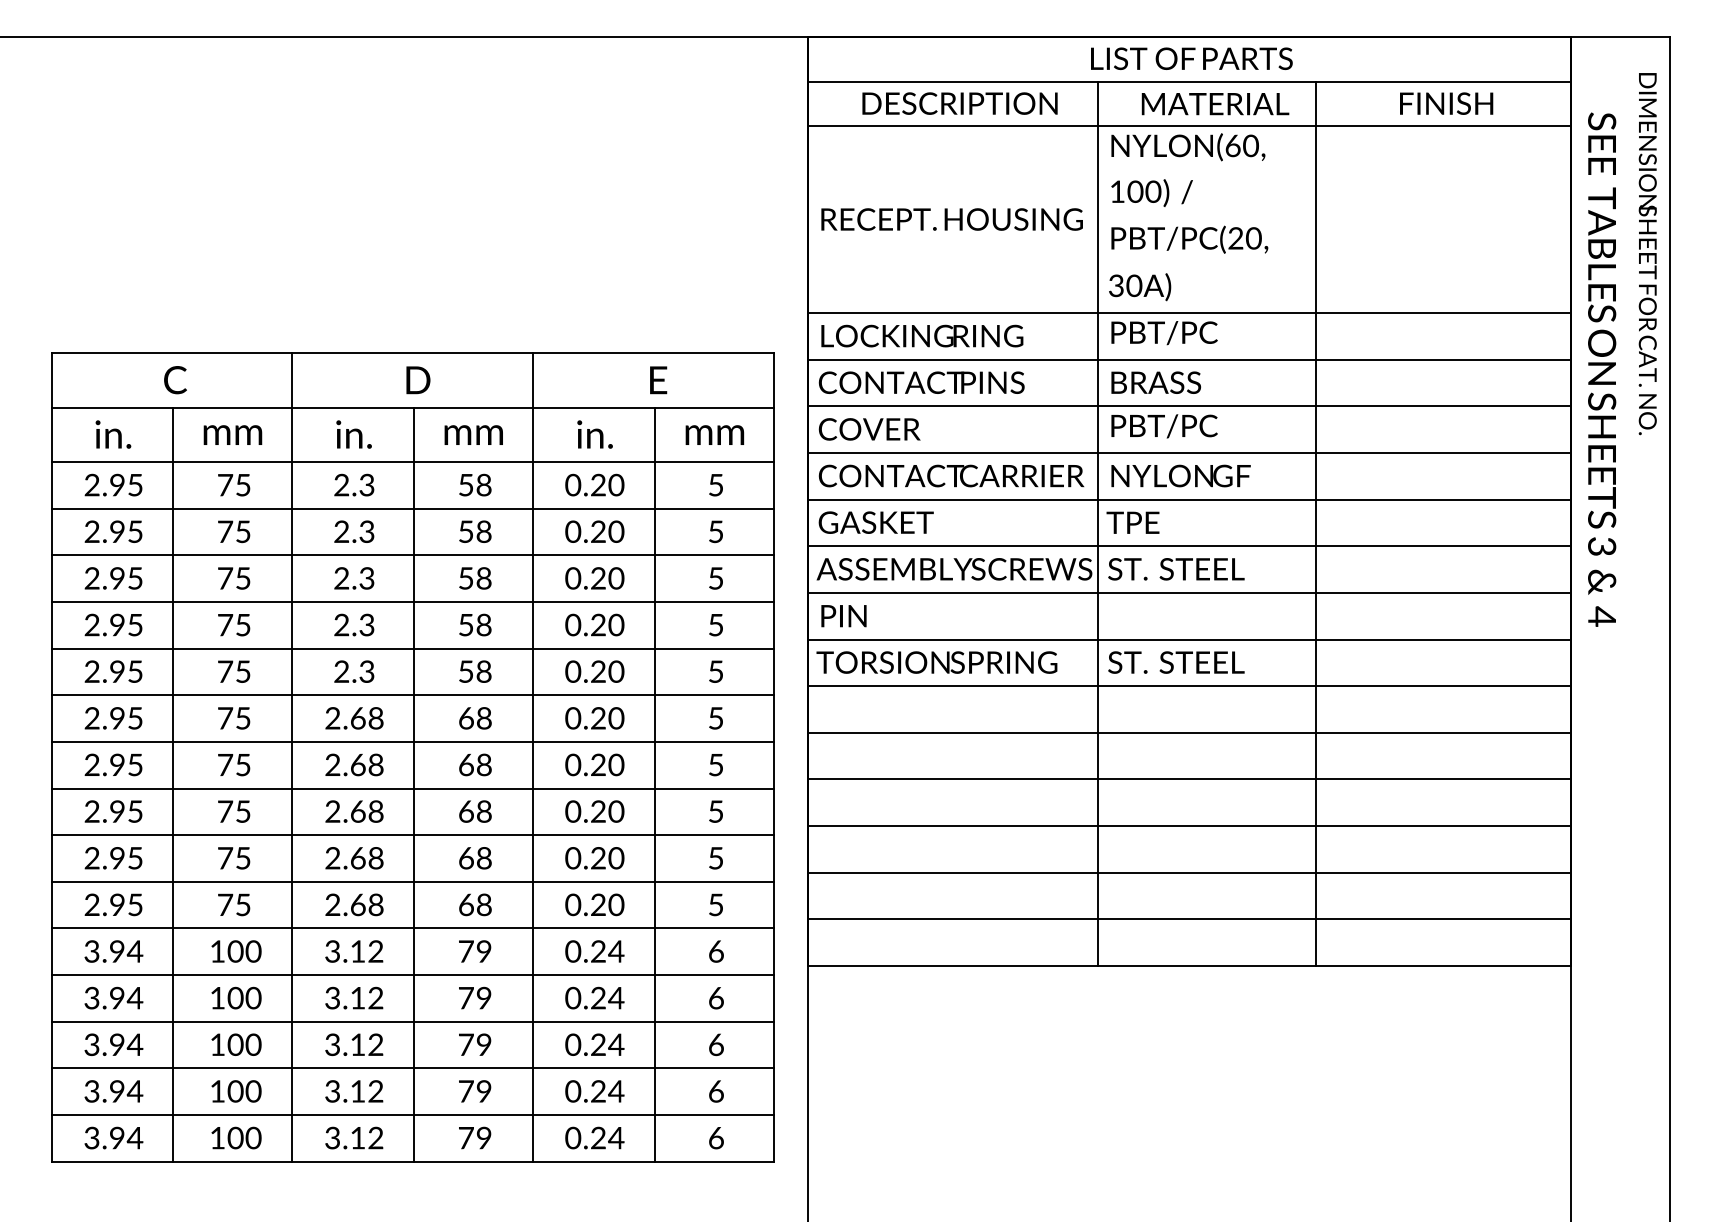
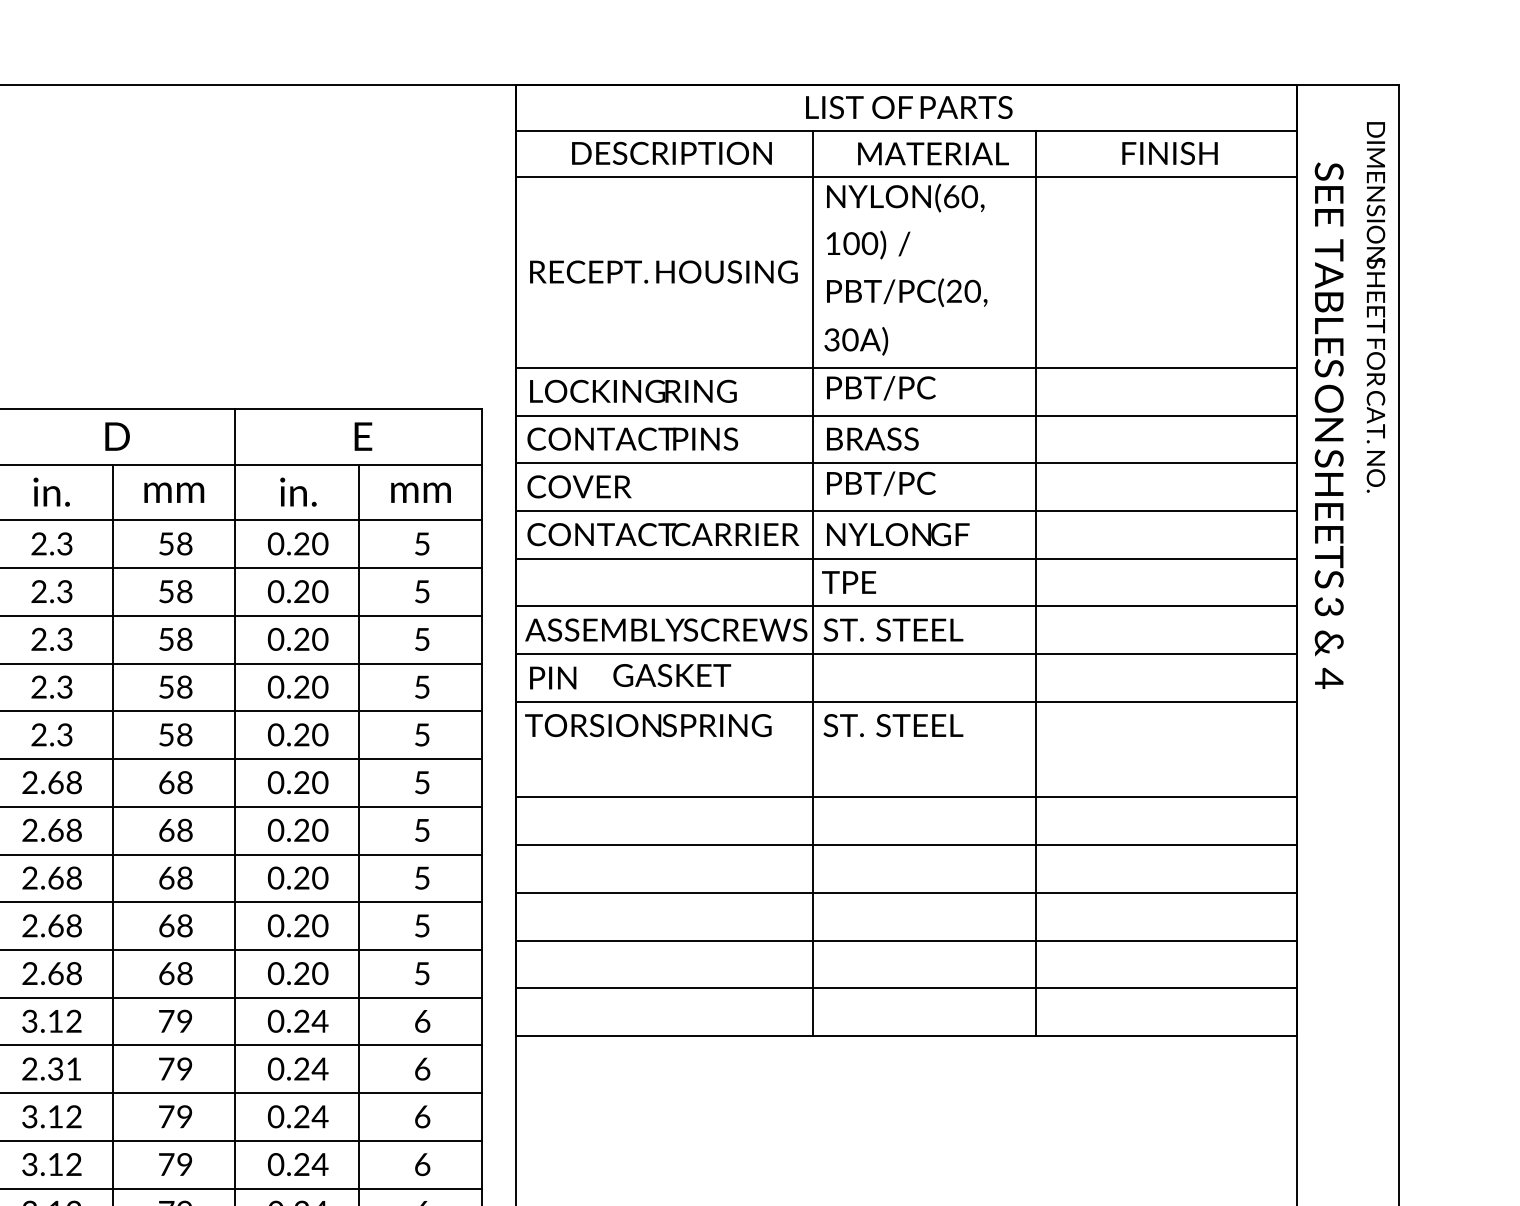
text: (875, 522) -> (671, 675), moved
line: (1189, 686) -> (906, 750), removed
text: (354, 997) -> (52, 1068), 3.12 -> 2.31

